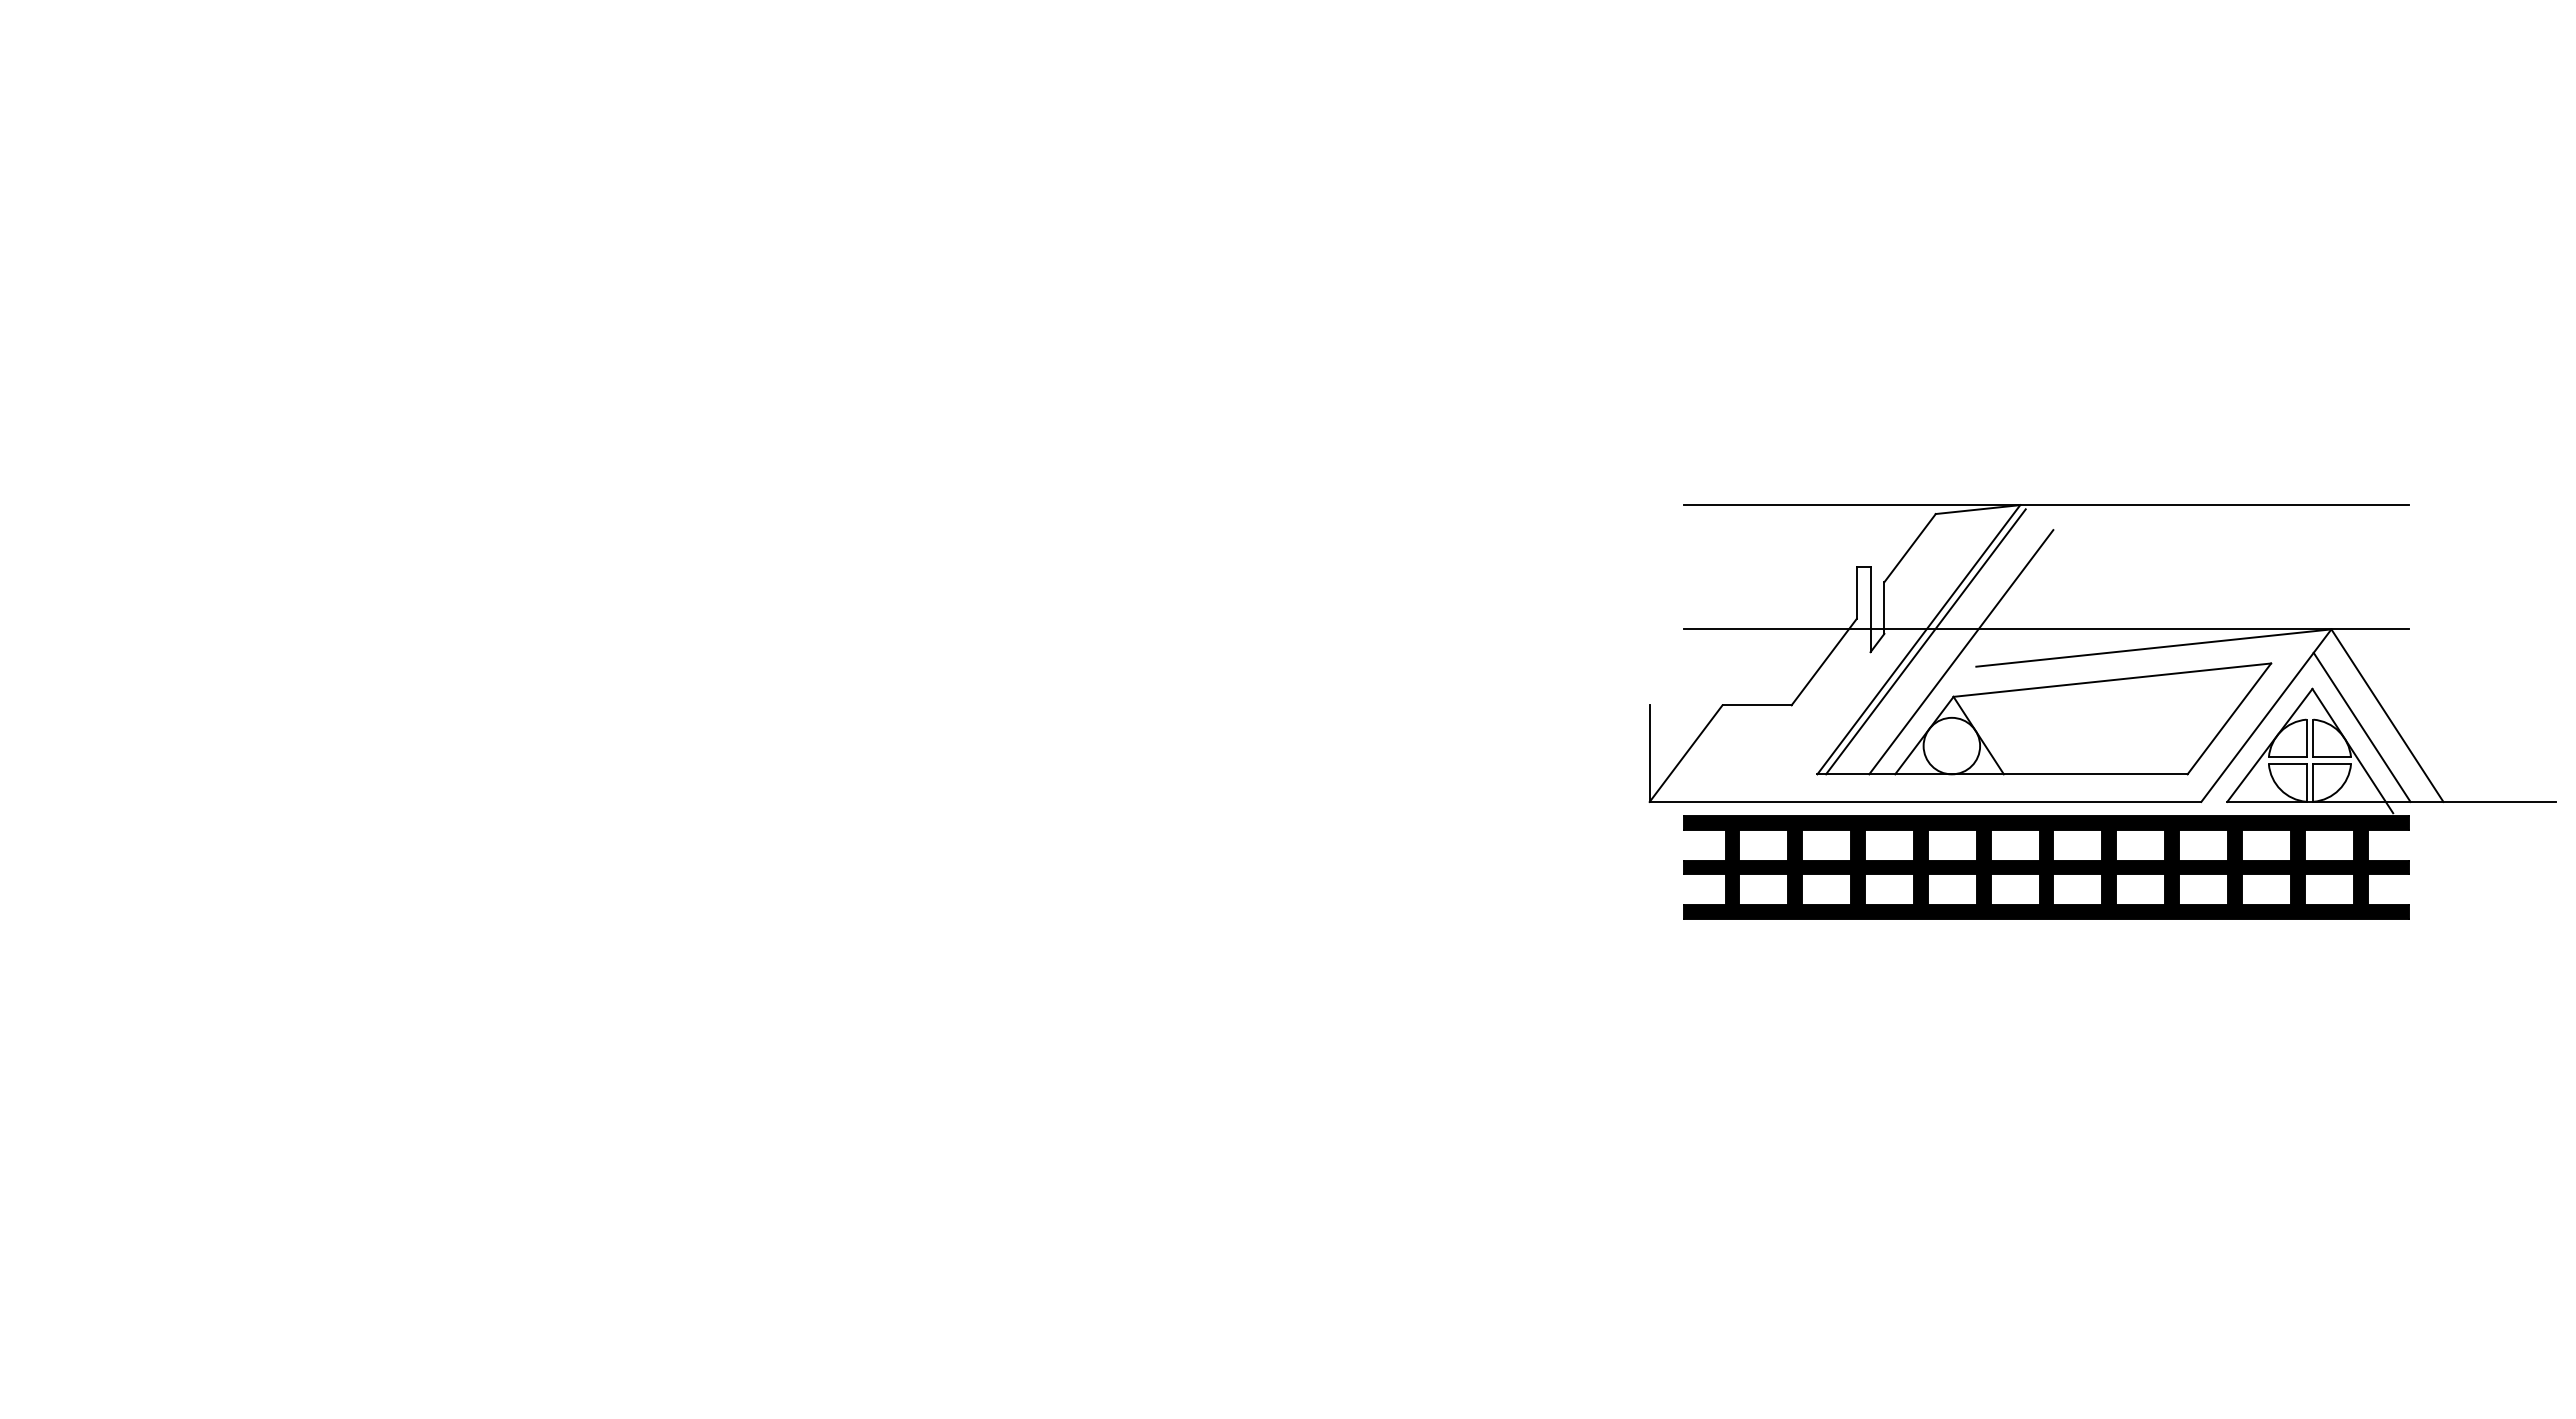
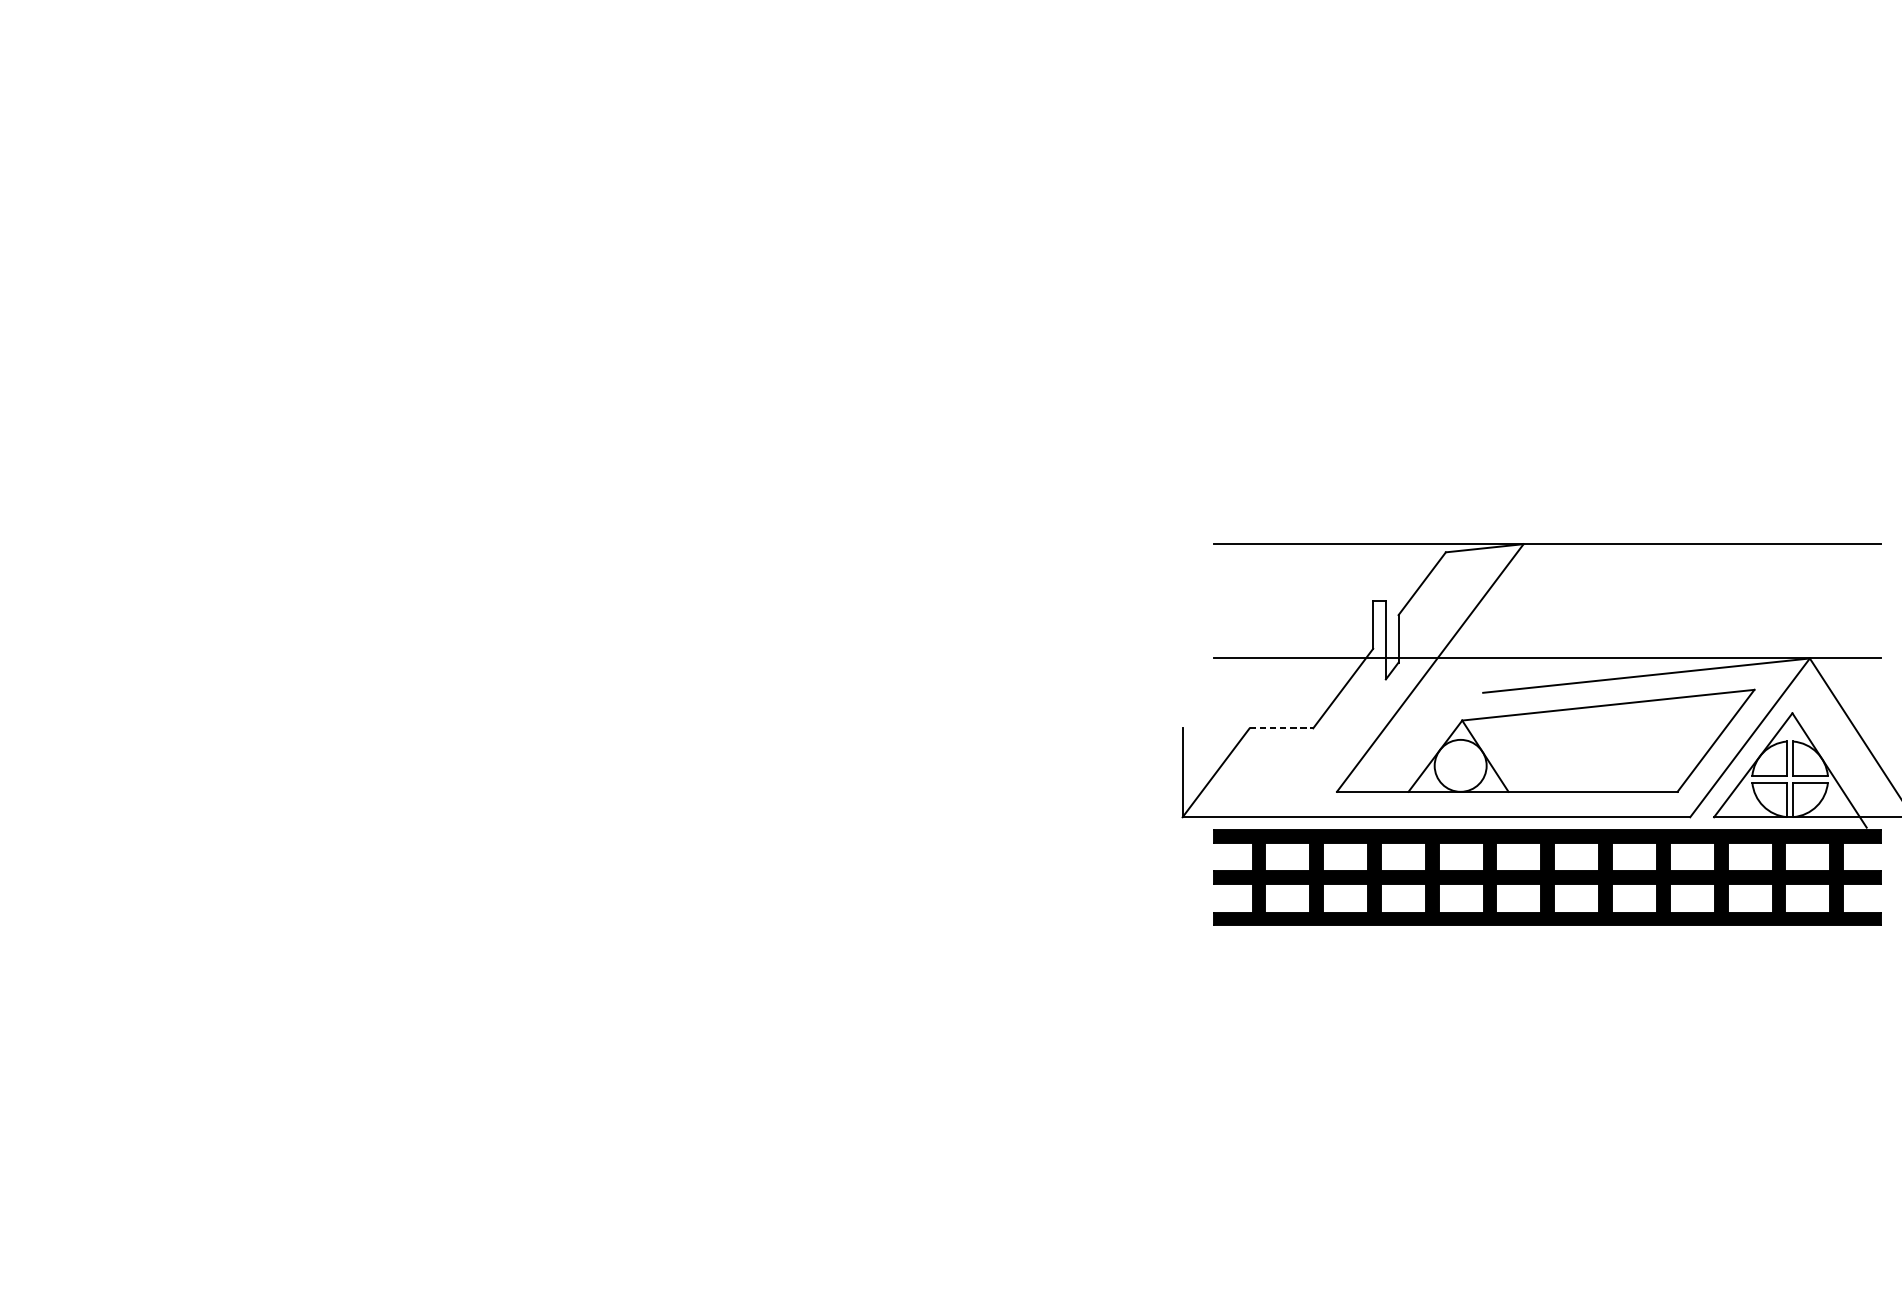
line: (1925, 641) -> (1436, 669), removed
line: (1961, 652) -> (1469, 679), removed
line: (1757, 705) -> (1281, 728), solid -> dashed
line: (2361, 726) -> (1837, 747), removed

